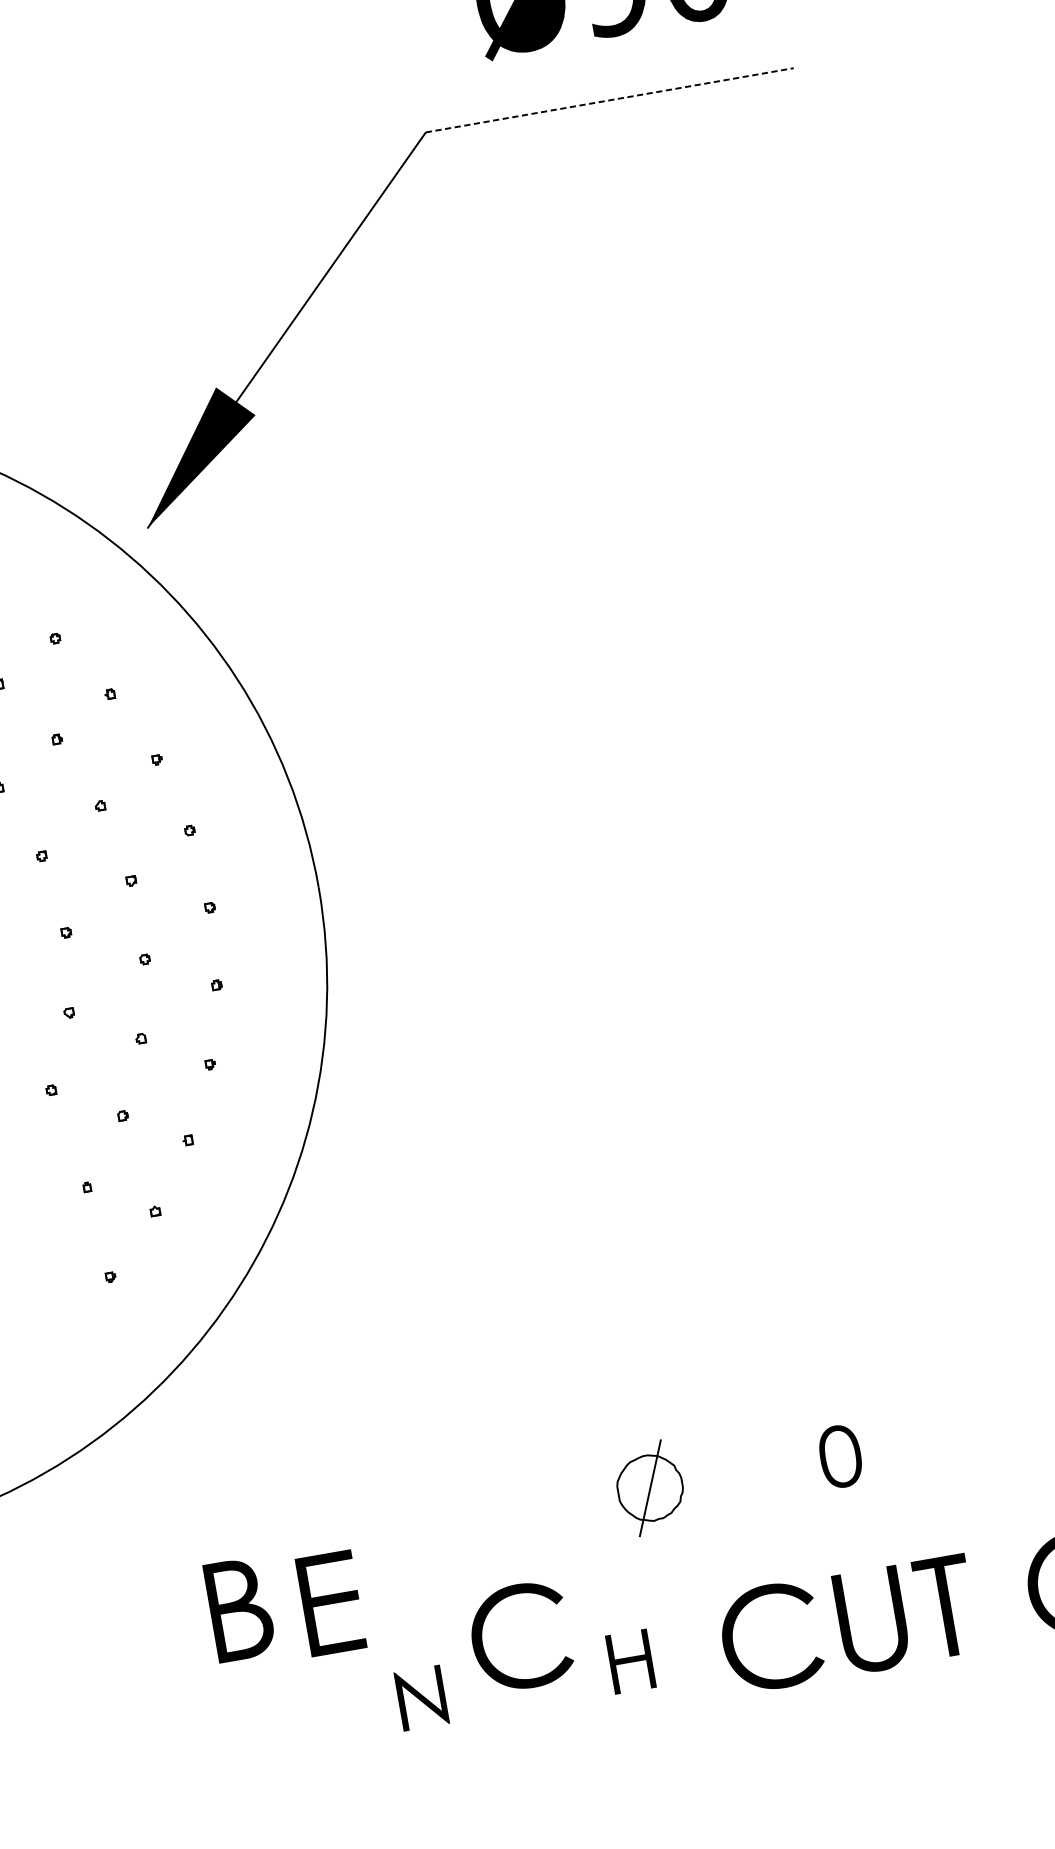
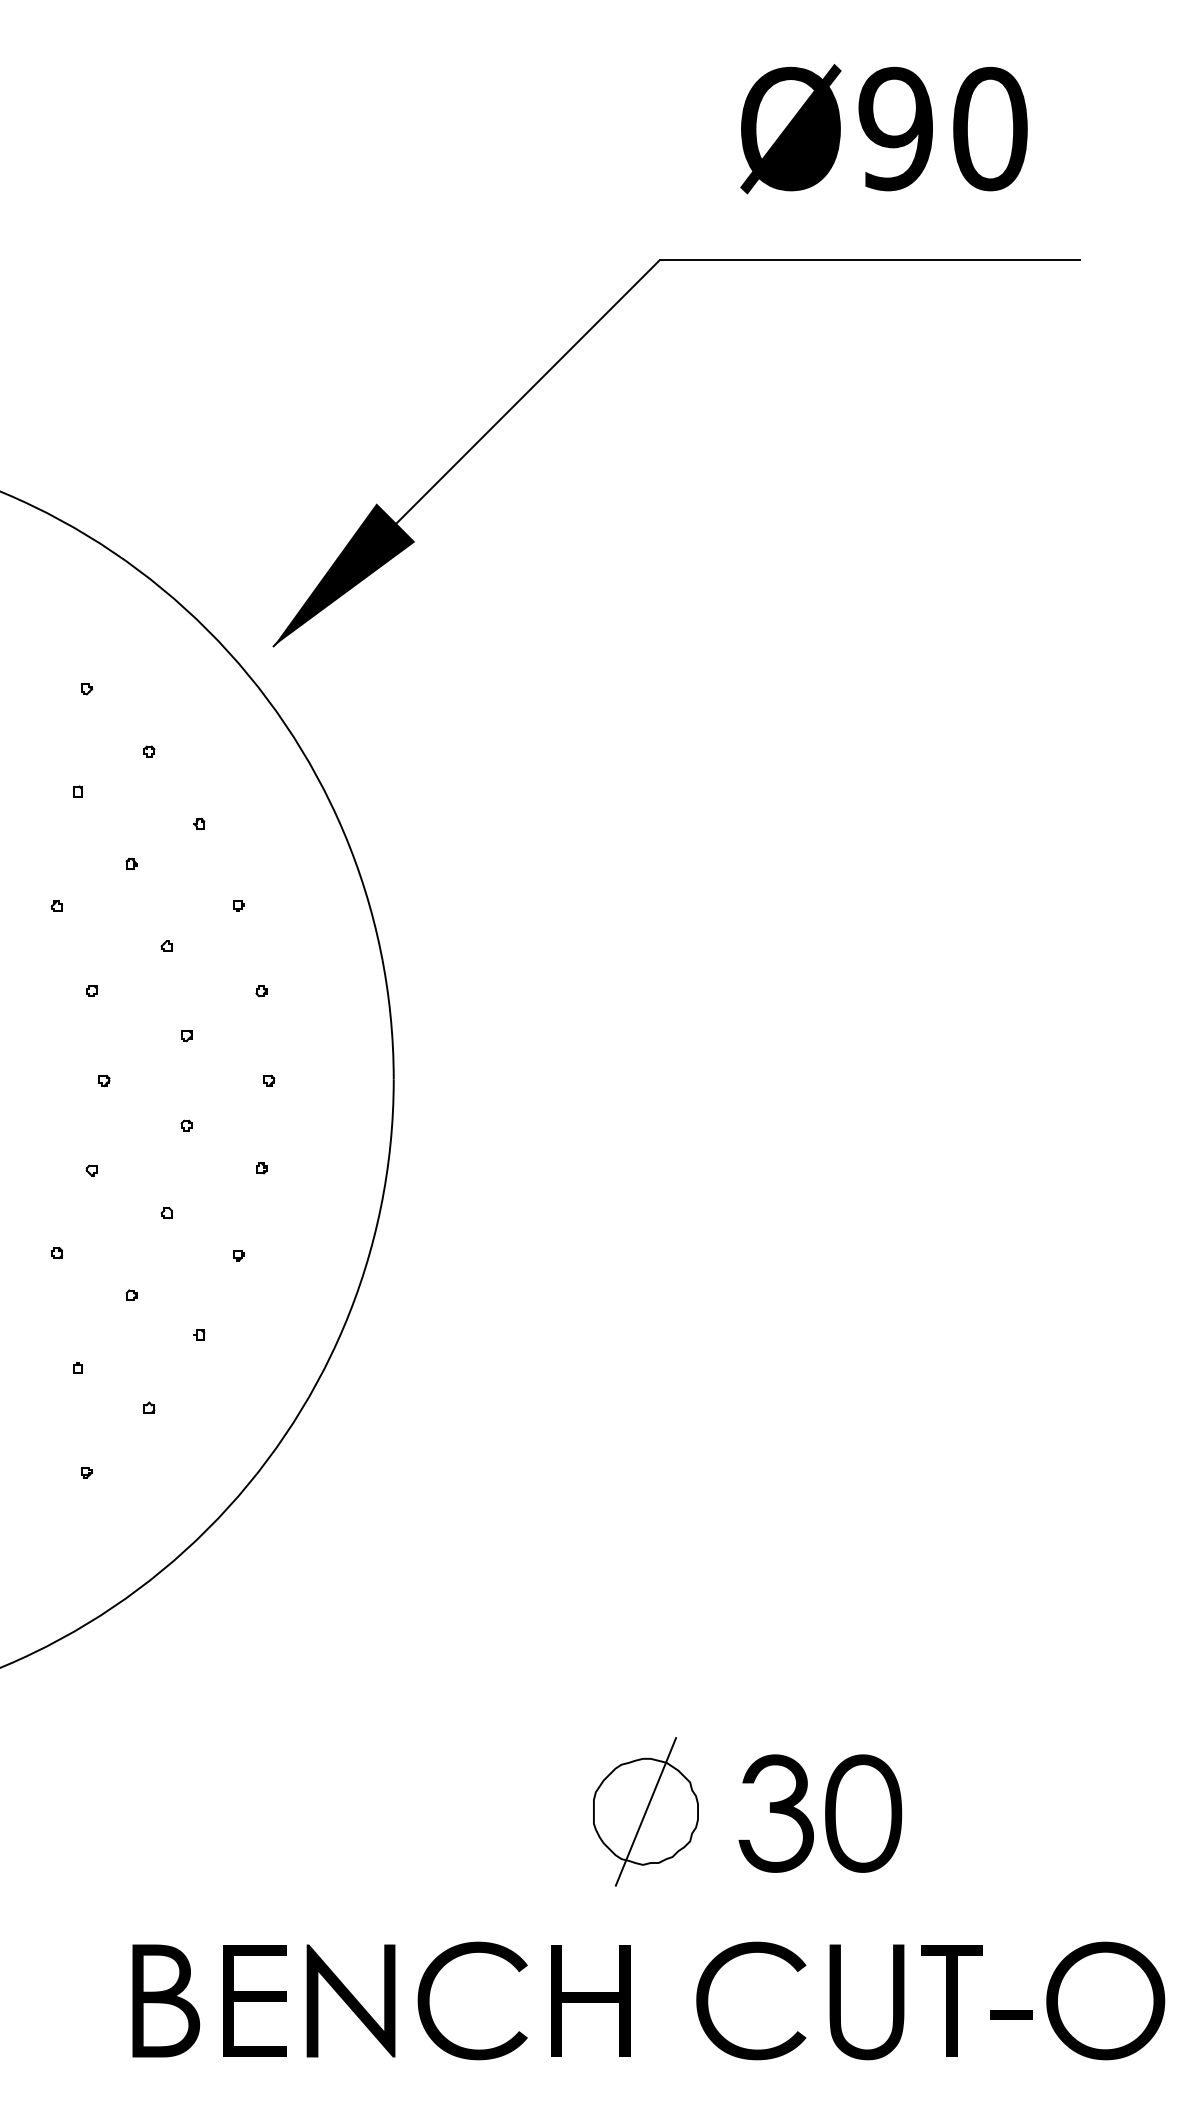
line: (610, 100) -> (870, 260), dashed -> solid
part: (840, 1456) -> (863, 1813), size x1.67
fill: (764, 1469) -> (776, 1813), added
part: (649, 1487) -> (645, 1811), size x1.43
part: (330, 1602) -> (254, 2000), moved
part: (240, 1608) -> (166, 2000), moved
fill: (1000, 1609) -> (1011, 2014), added
part: (482, 1636) -> (430, 1993), moved
part: (630, 1661) -> (590, 2000), size x1.67
part: (421, 1697) -> (350, 2000), size x1.67

